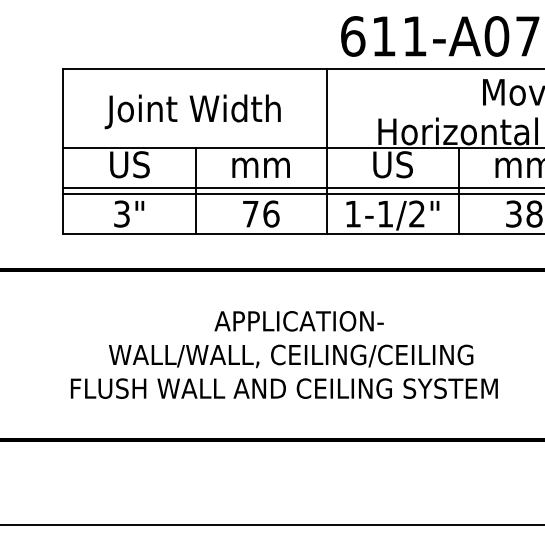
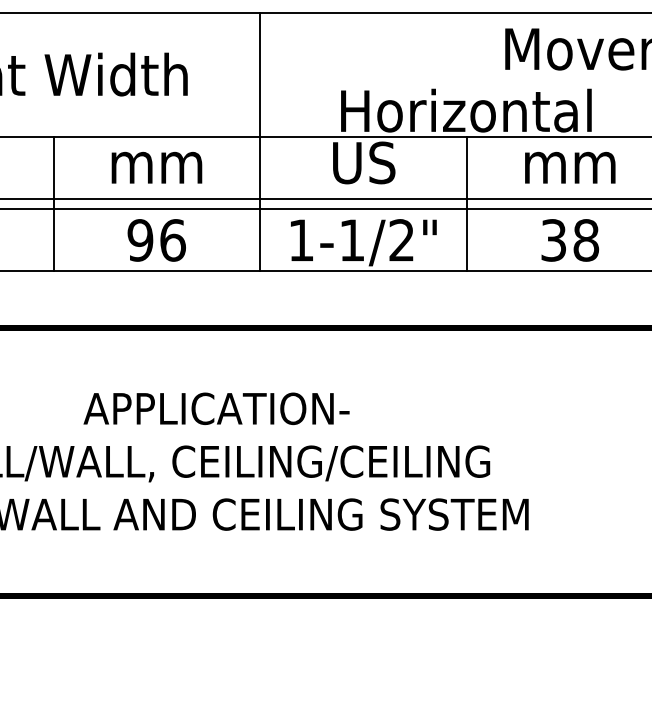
text: (250, 213) -> (140, 239), 76 -> 96

